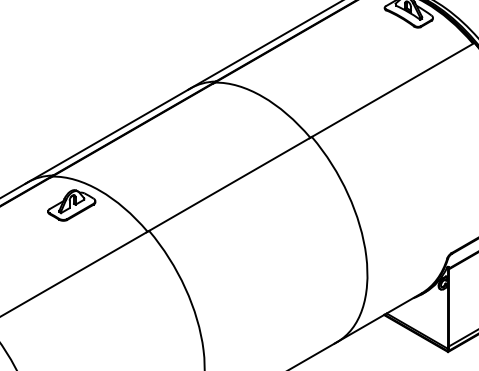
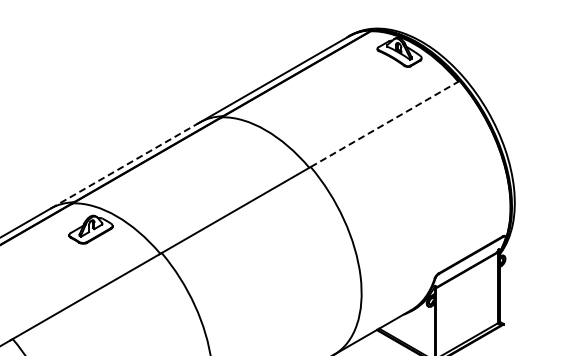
line: (391, 90) -> (383, 124), solid -> dashed
line: (107, 136) -> (123, 166), solid -> dashed

